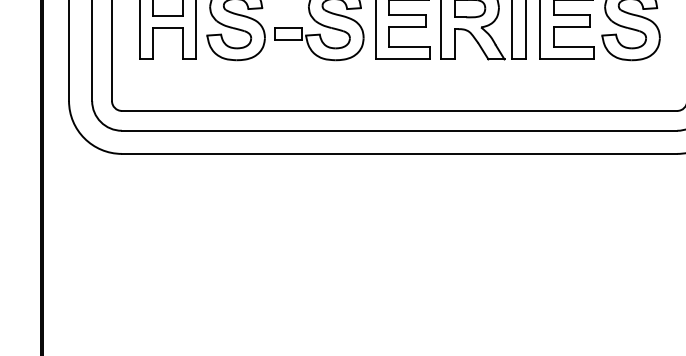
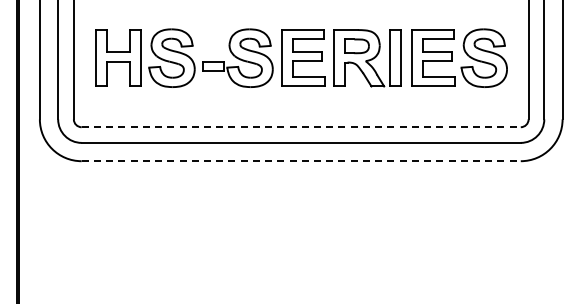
line: (399, 111) -> (301, 127), solid -> dashed
line: (399, 154) -> (301, 161), solid -> dashed

